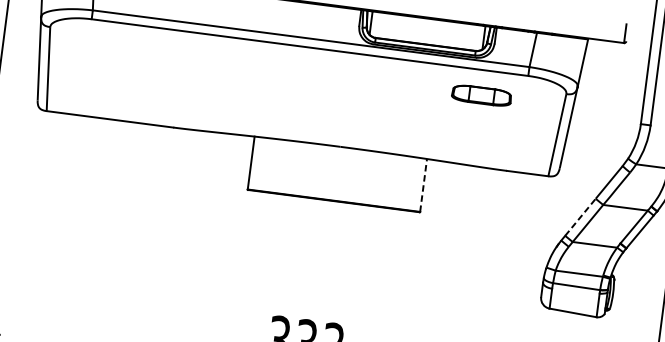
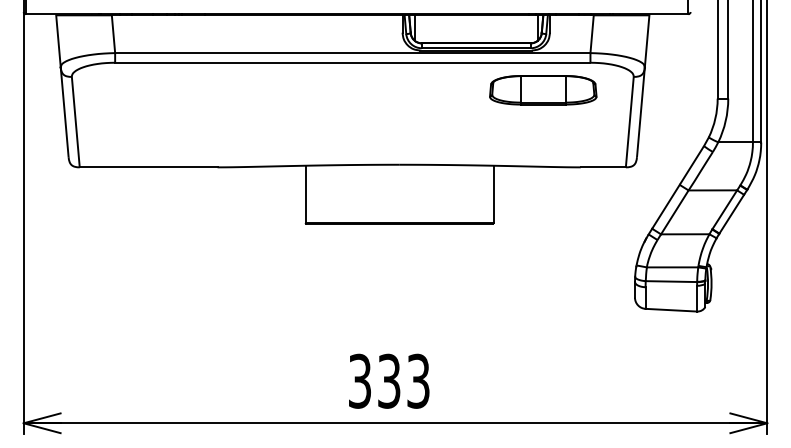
part: (481, 95) -> (543, 90), size x1.67
line: (423, 185) -> (493, 194), dashed -> solid
line: (580, 216) -> (665, 206), dashed -> solid

